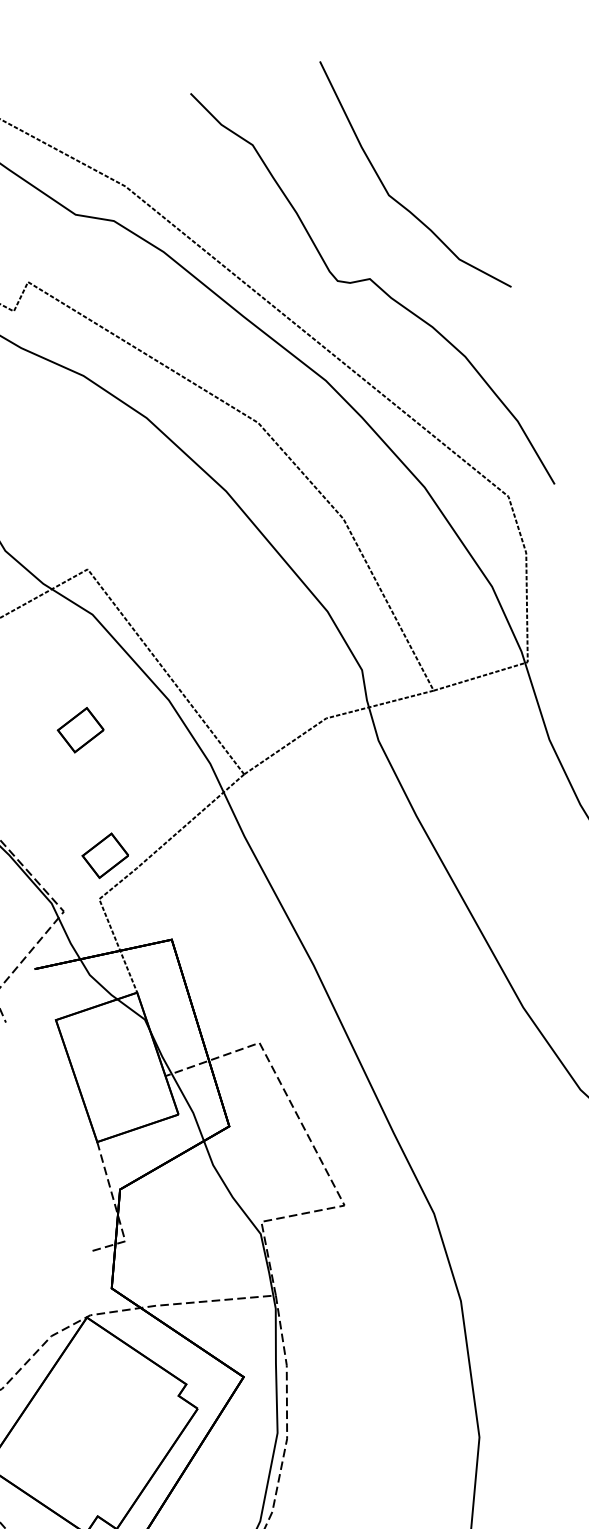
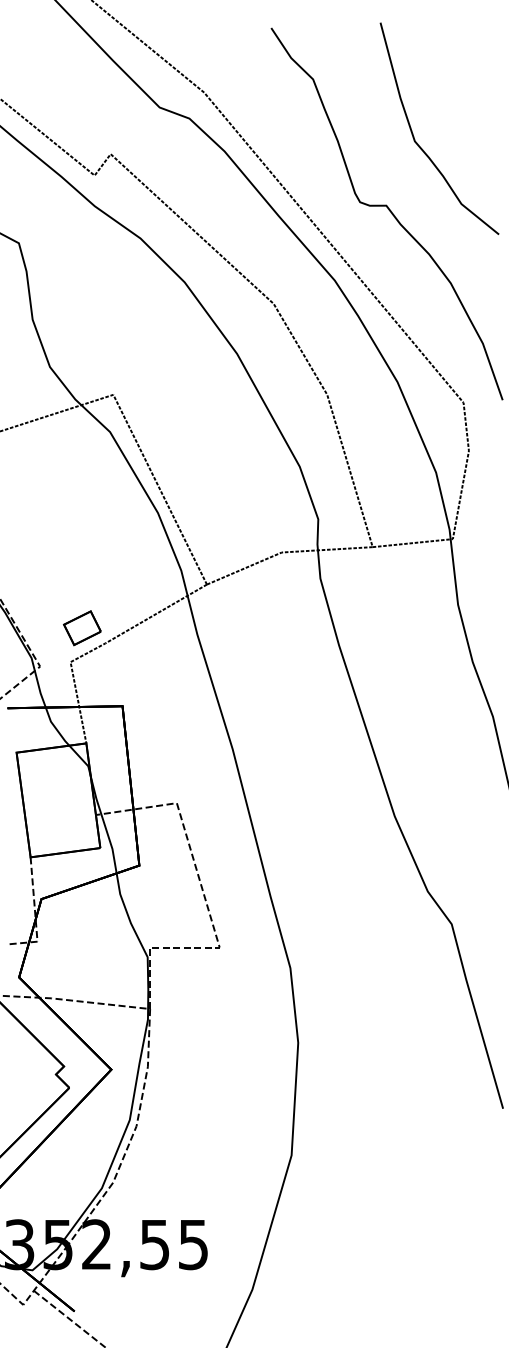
part: (80, 730) -> (82, 523), removed

